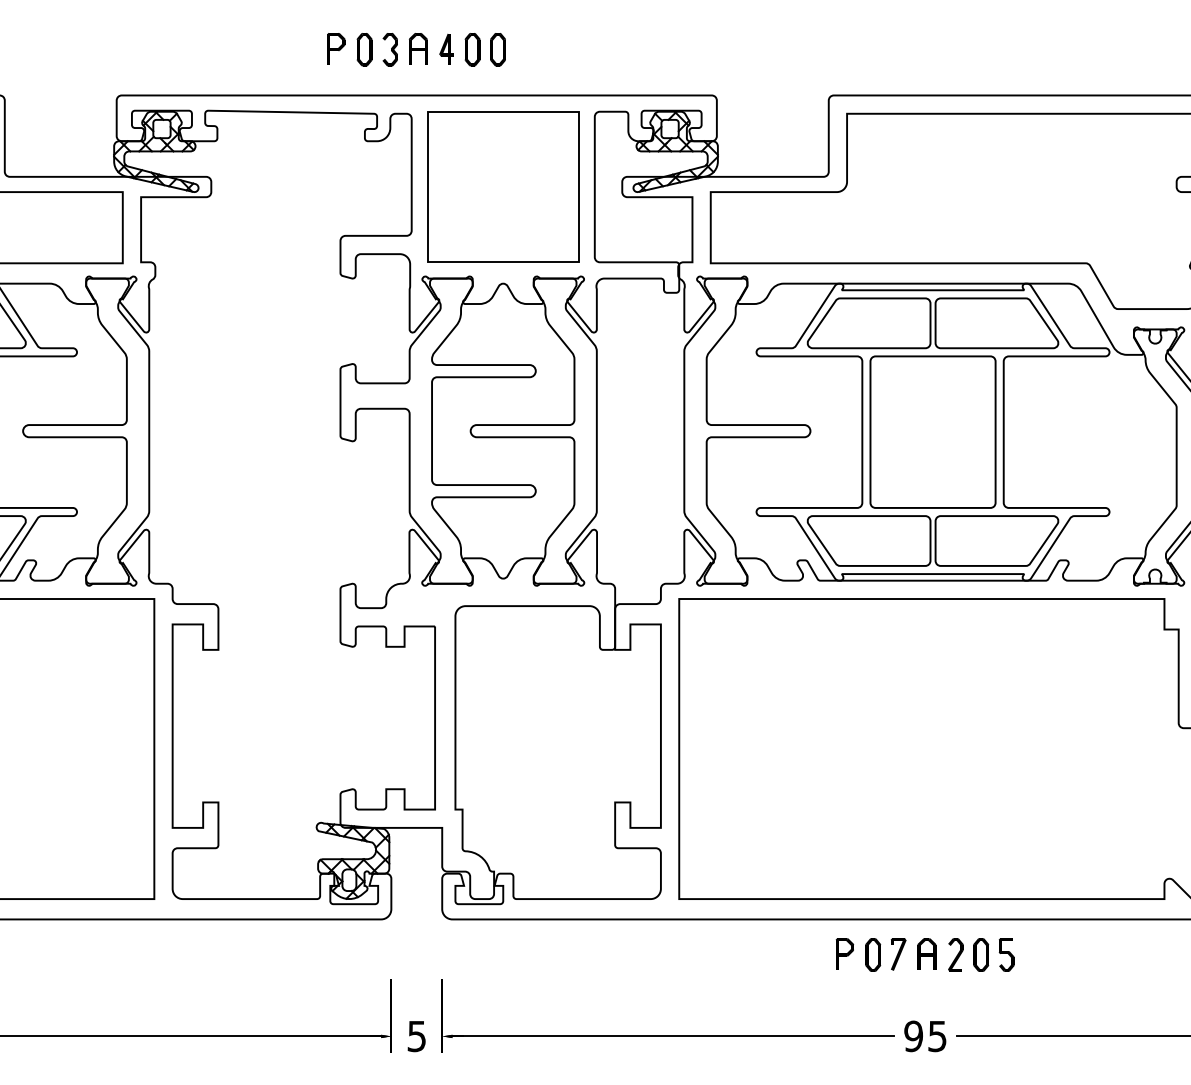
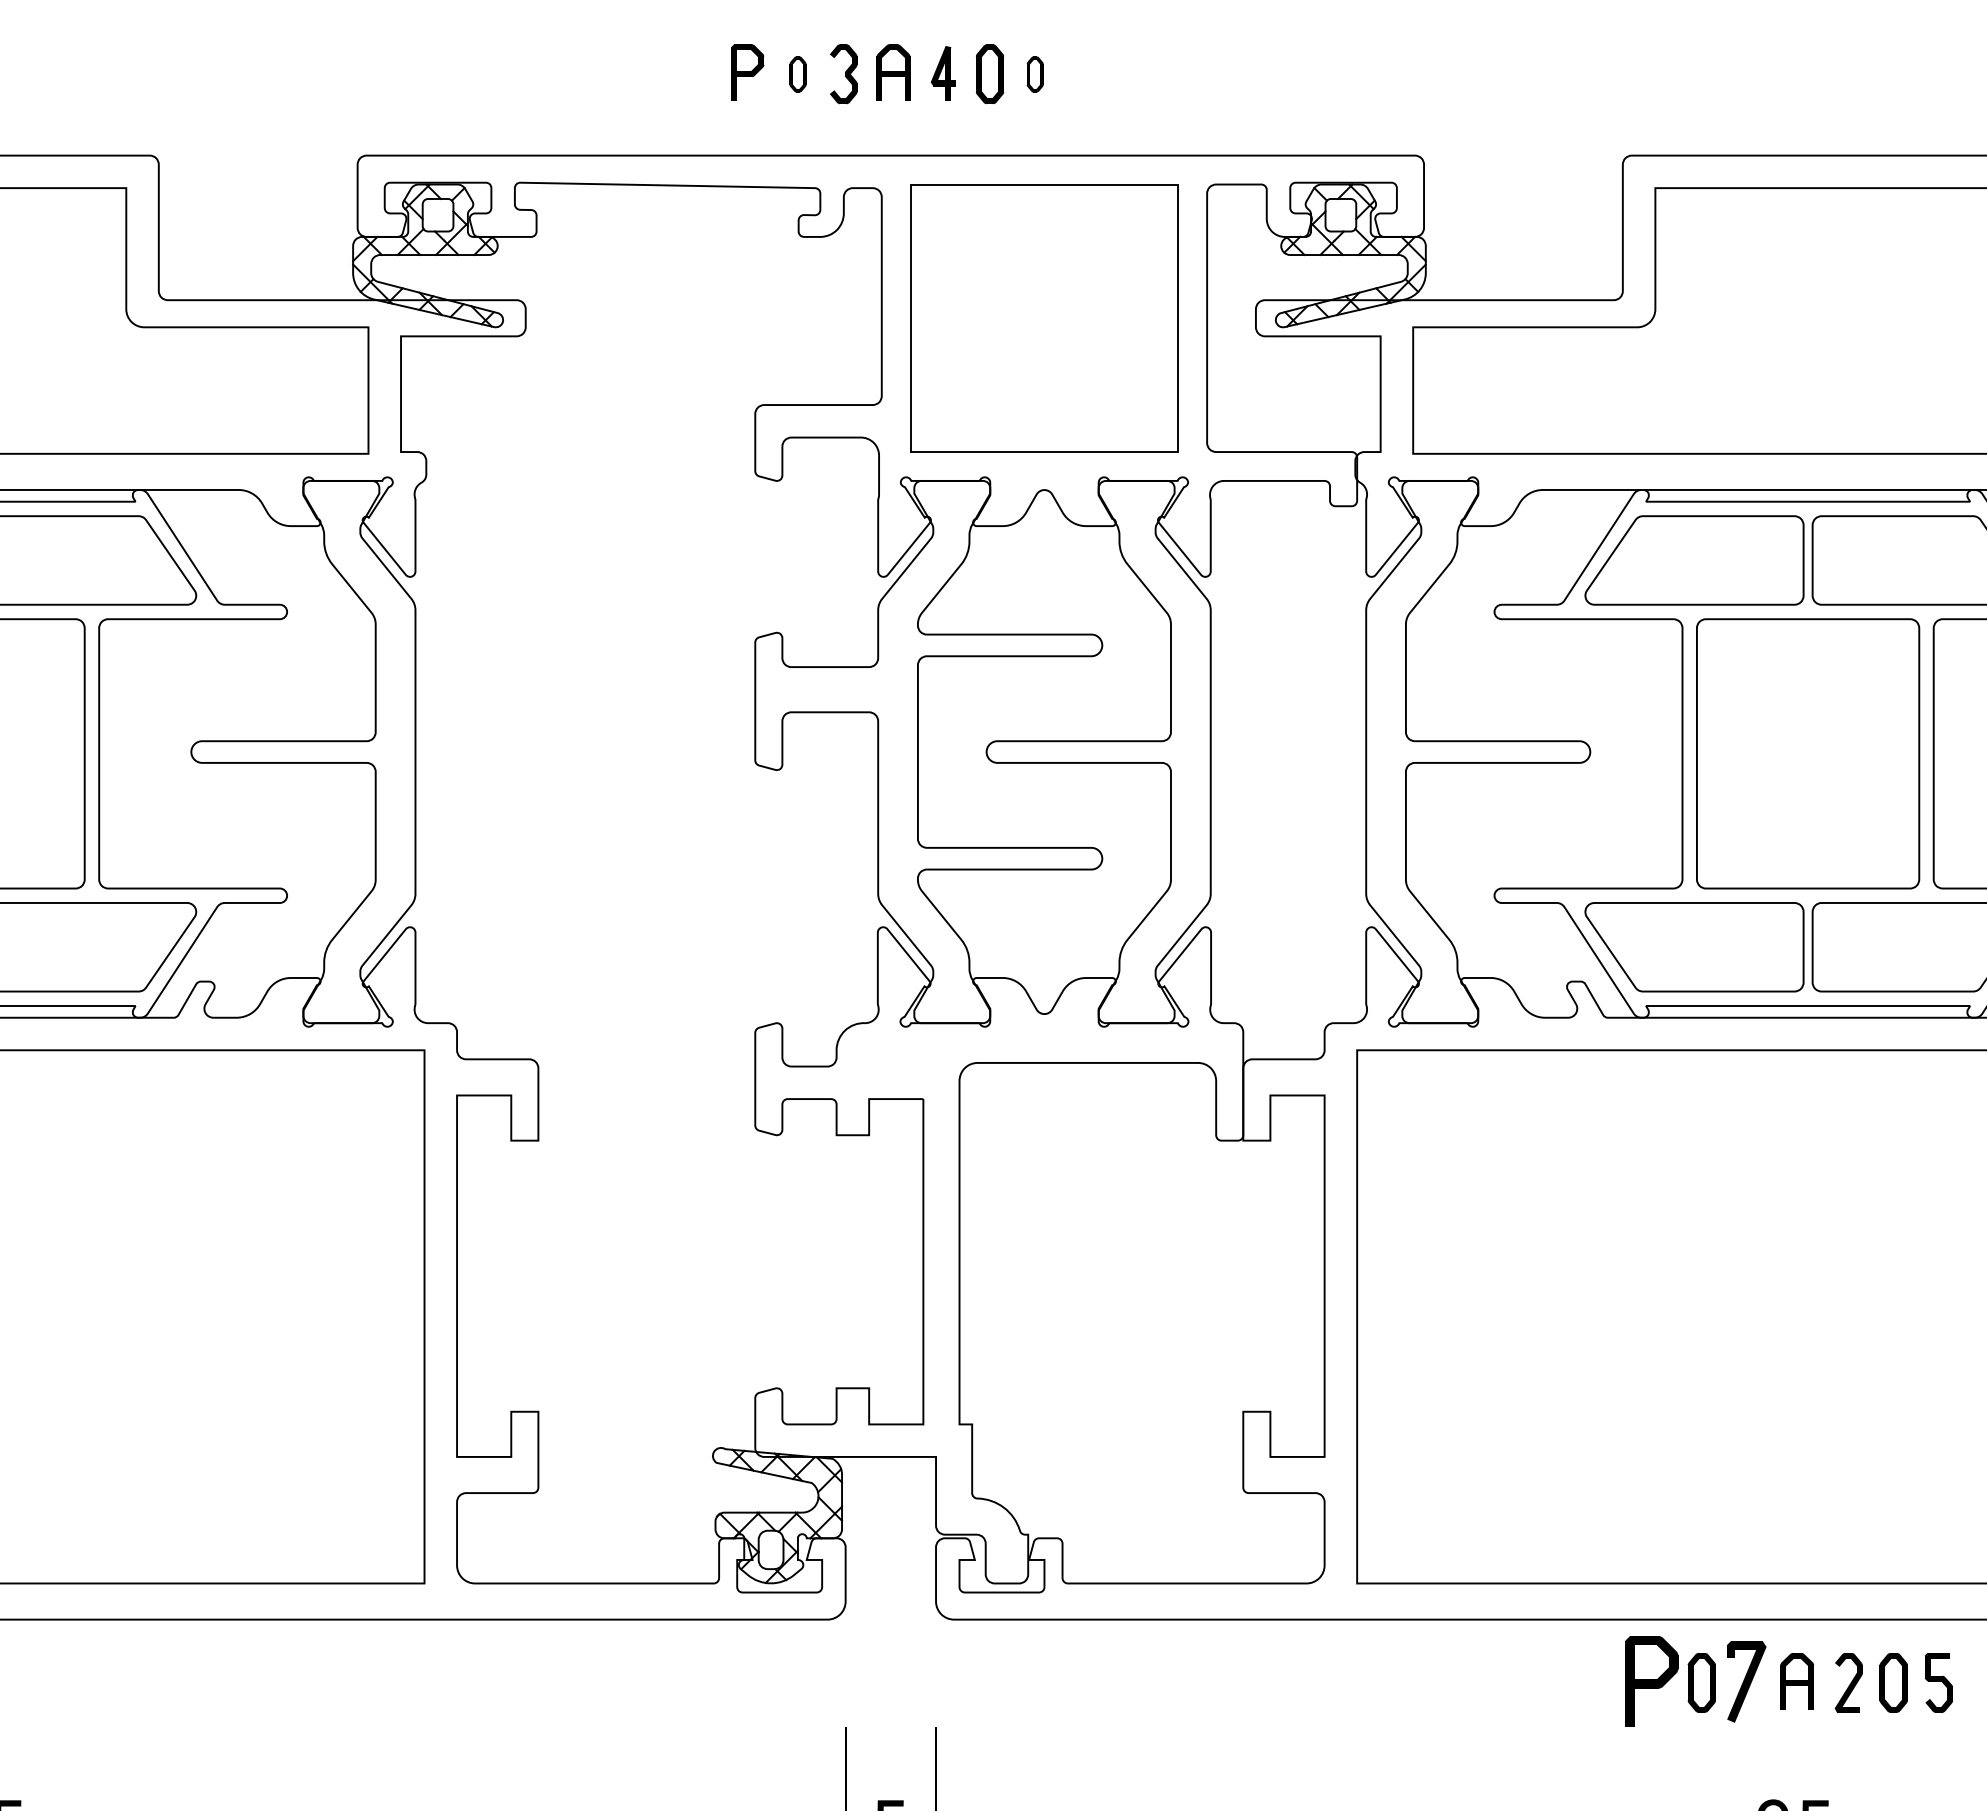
part: (364, 49) -> (797, 73), size x0.6
part: (497, 49) -> (1034, 73), size x0.6
part: (844, 953) -> (1650, 1680), size x1.6
part: (898, 954) -> (1746, 1681), size x1.4

